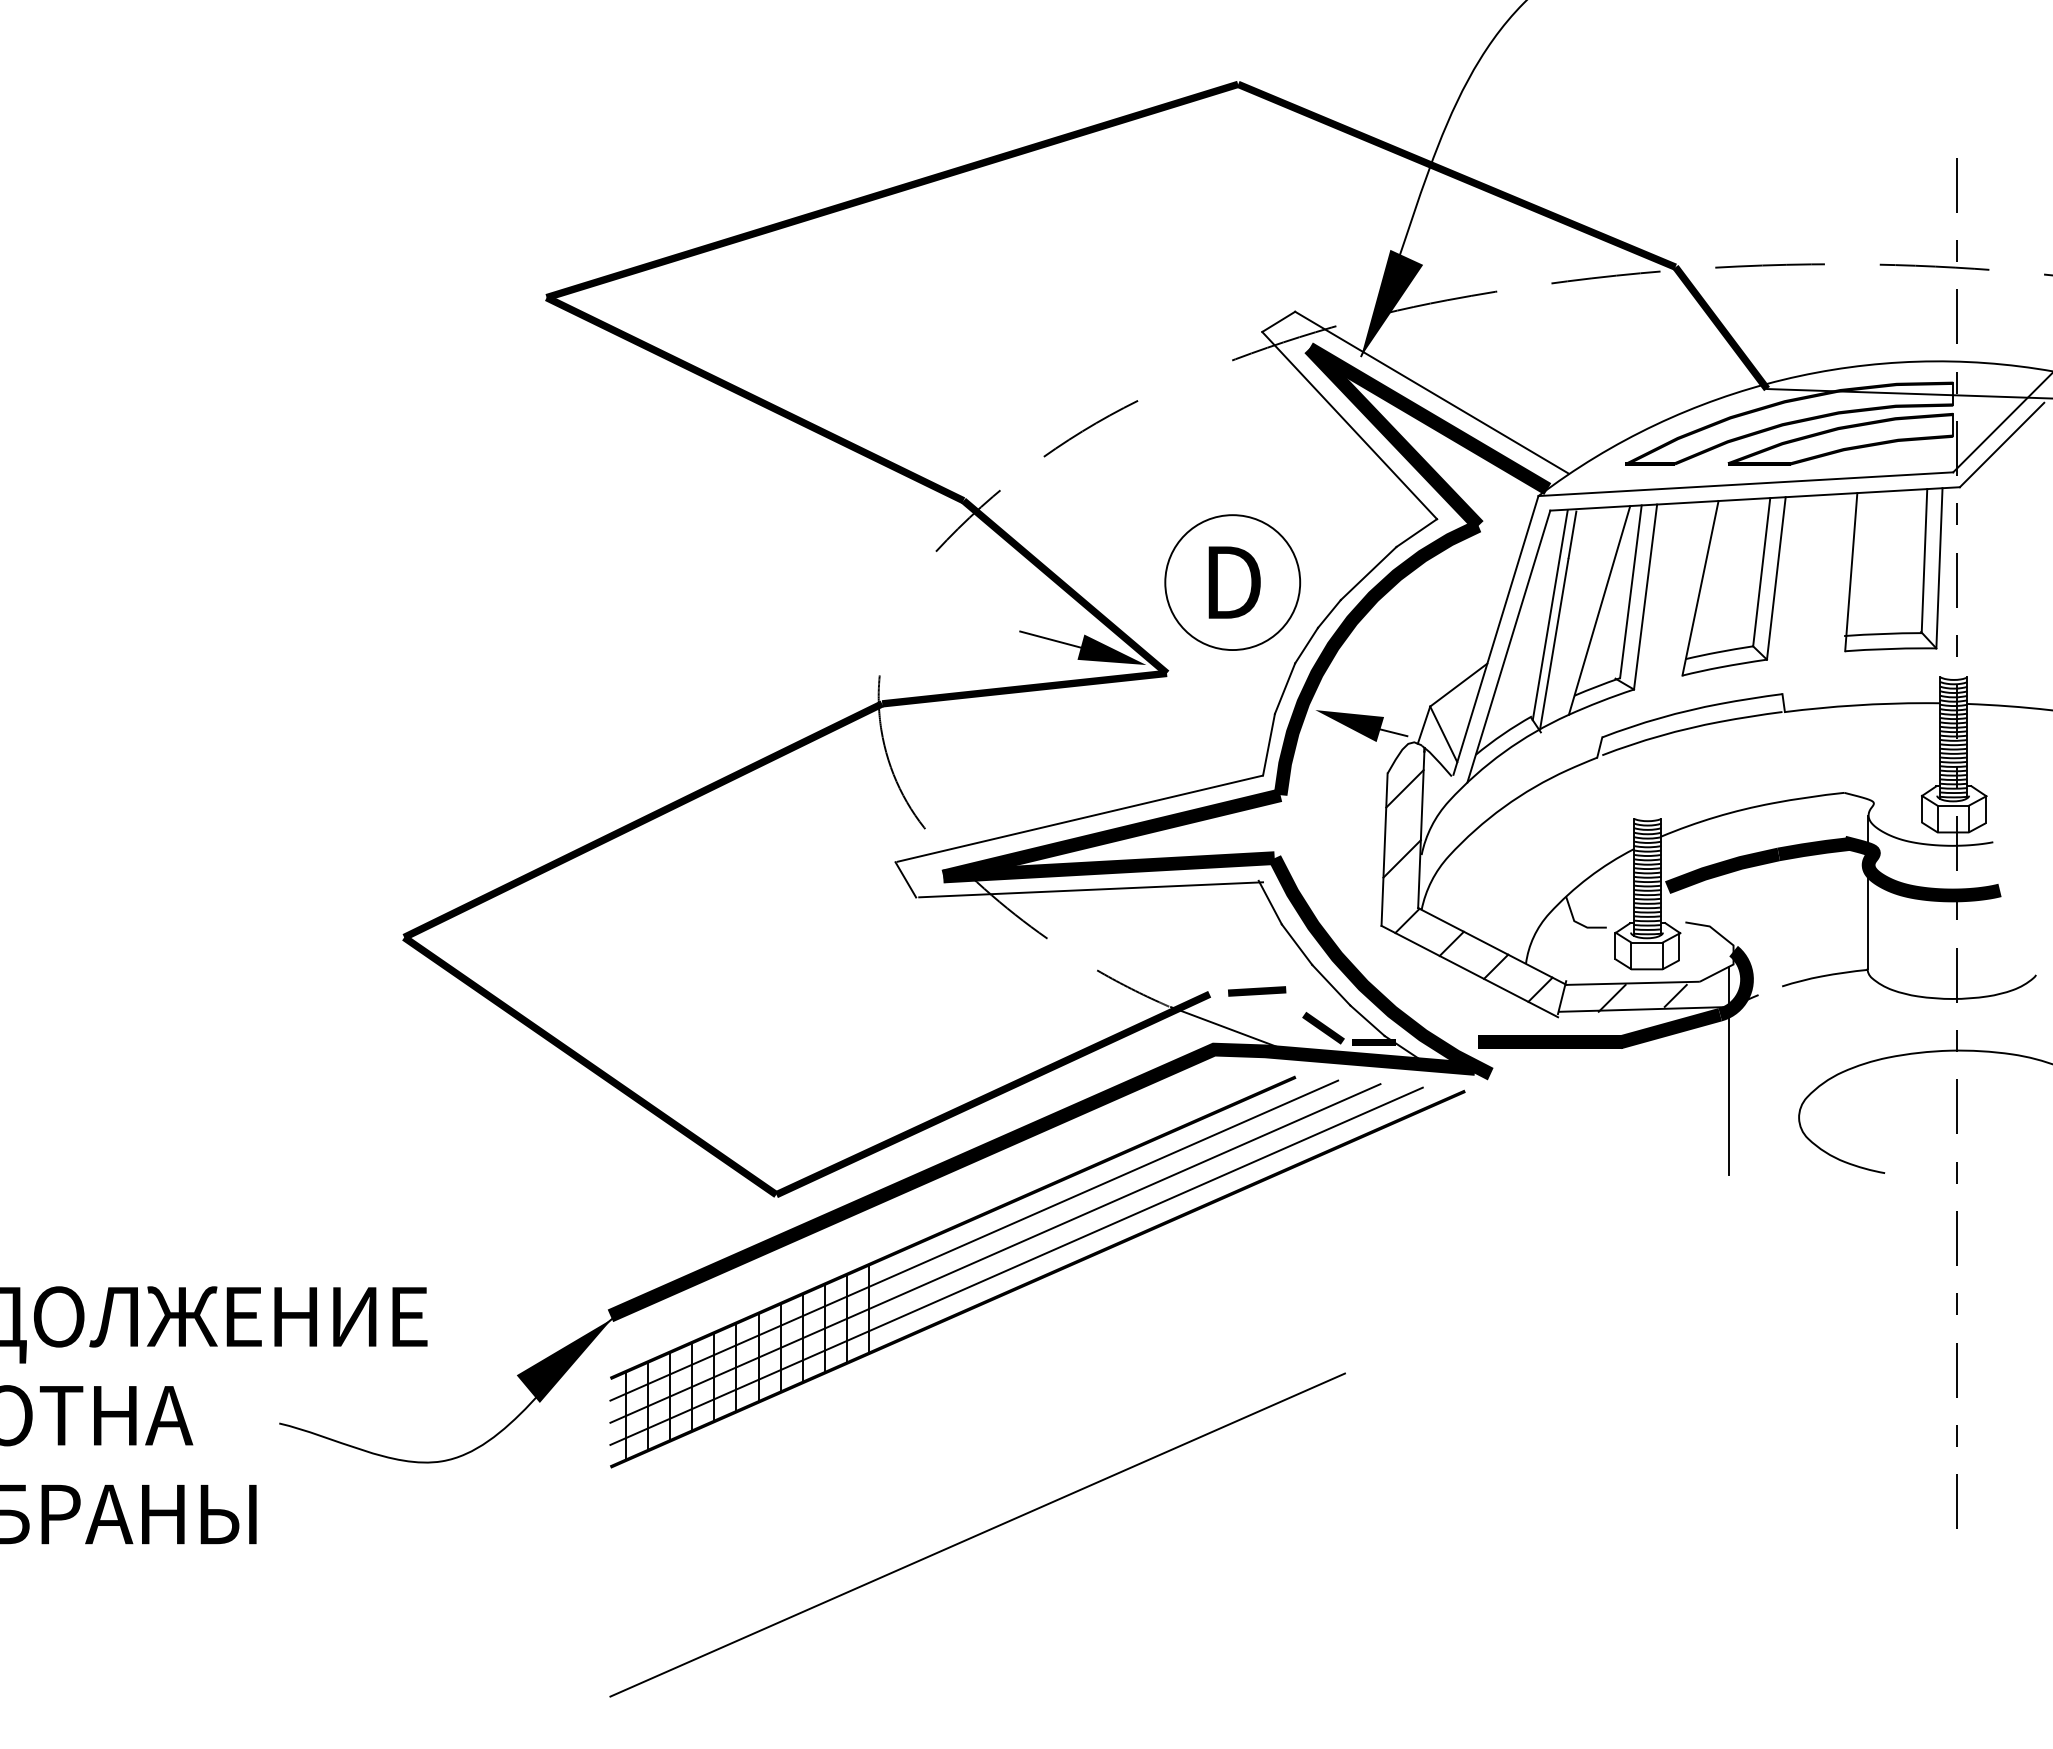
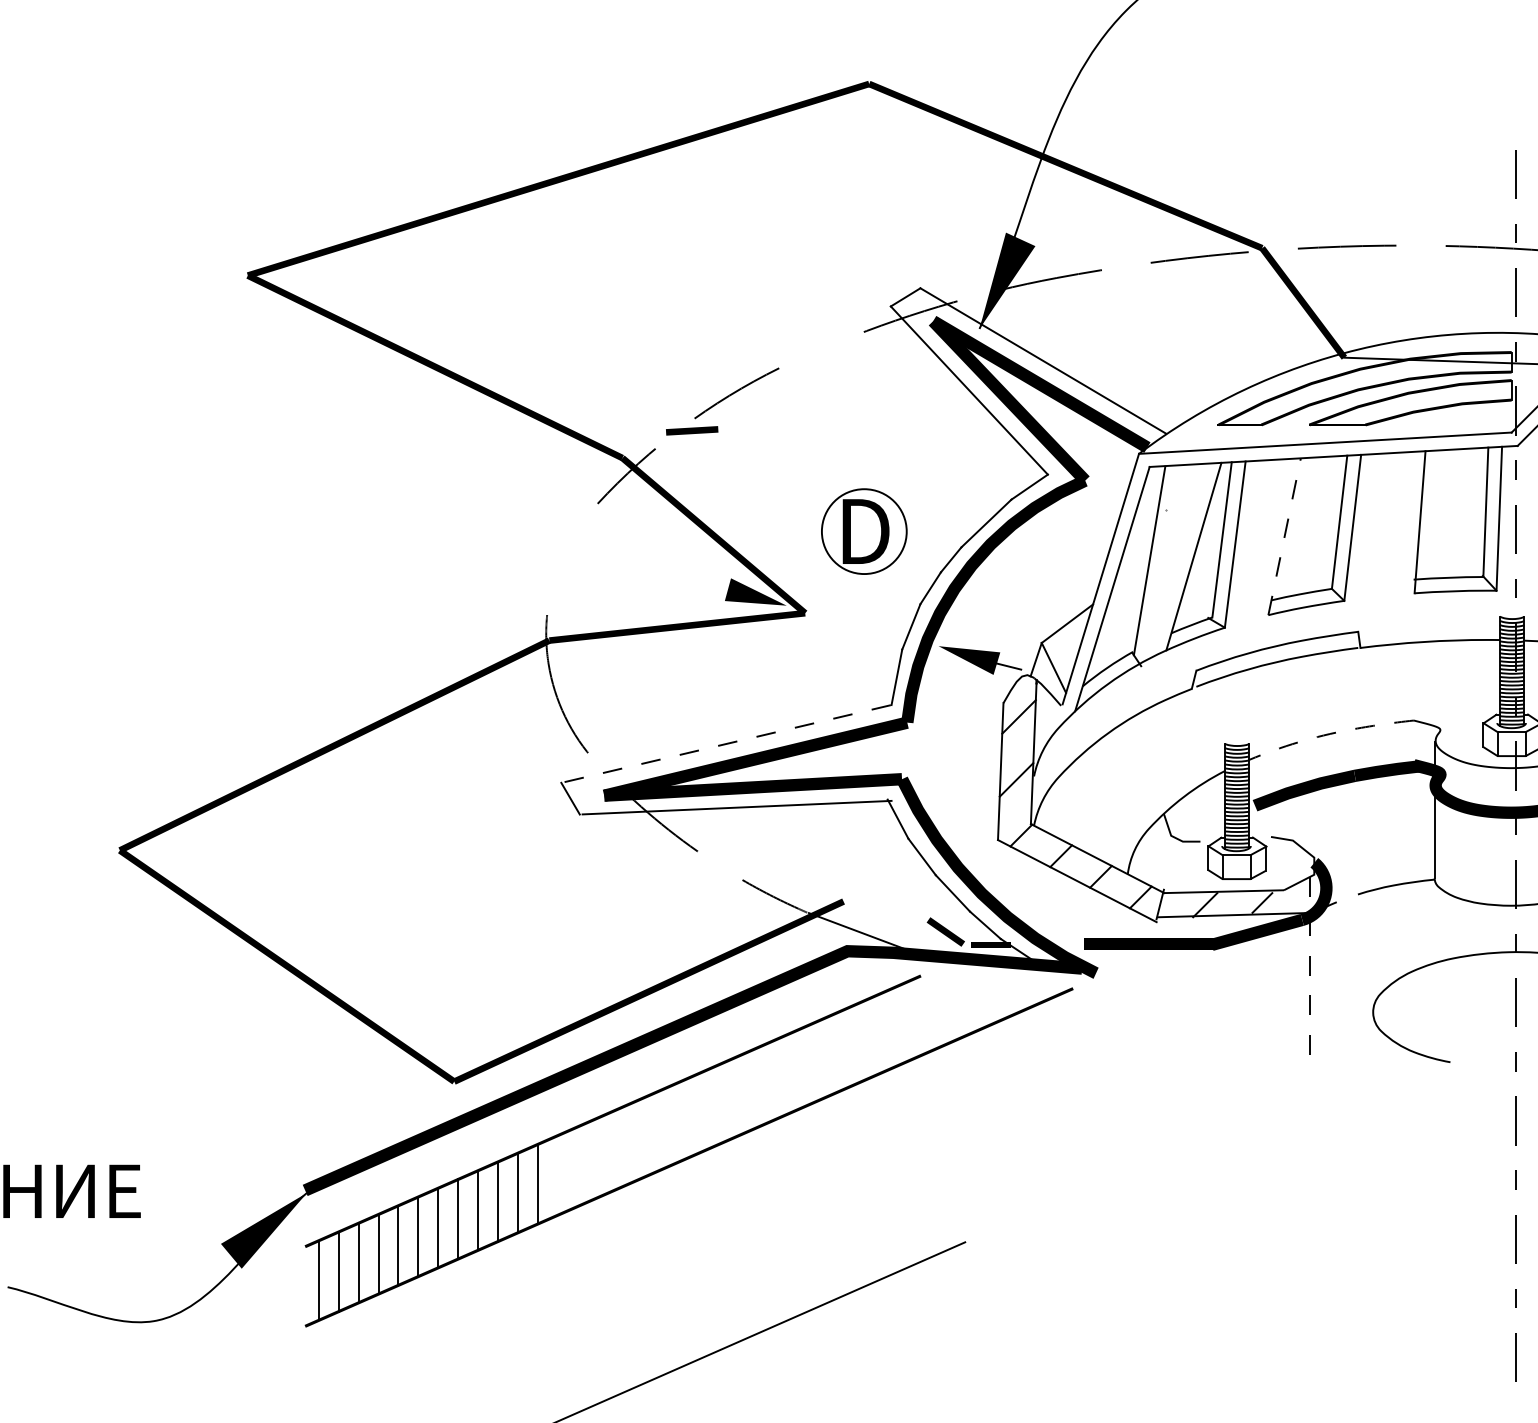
circle: (1232, 582) -> (864, 531), size x0.7
line: (1700, 587) -> (1284, 536), solid -> dashed
line: (1558, 620) -> (1157, 565), removed
line: (1050, 639) -> (700, 582), removed
line: (1750, 807) -> (1329, 733), solid -> dashed
line: (1079, 818) -> (726, 743), solid -> dashed
line: (1257, 991) -> (692, 430), moved
line: (1728, 1071) -> (1309, 970), solid -> dashed
line: (974, 1240) -> (632, 1122), removed
line: (995, 1253) -> (651, 1134), removed
line: (1016, 1265) -> (670, 1145), removed

